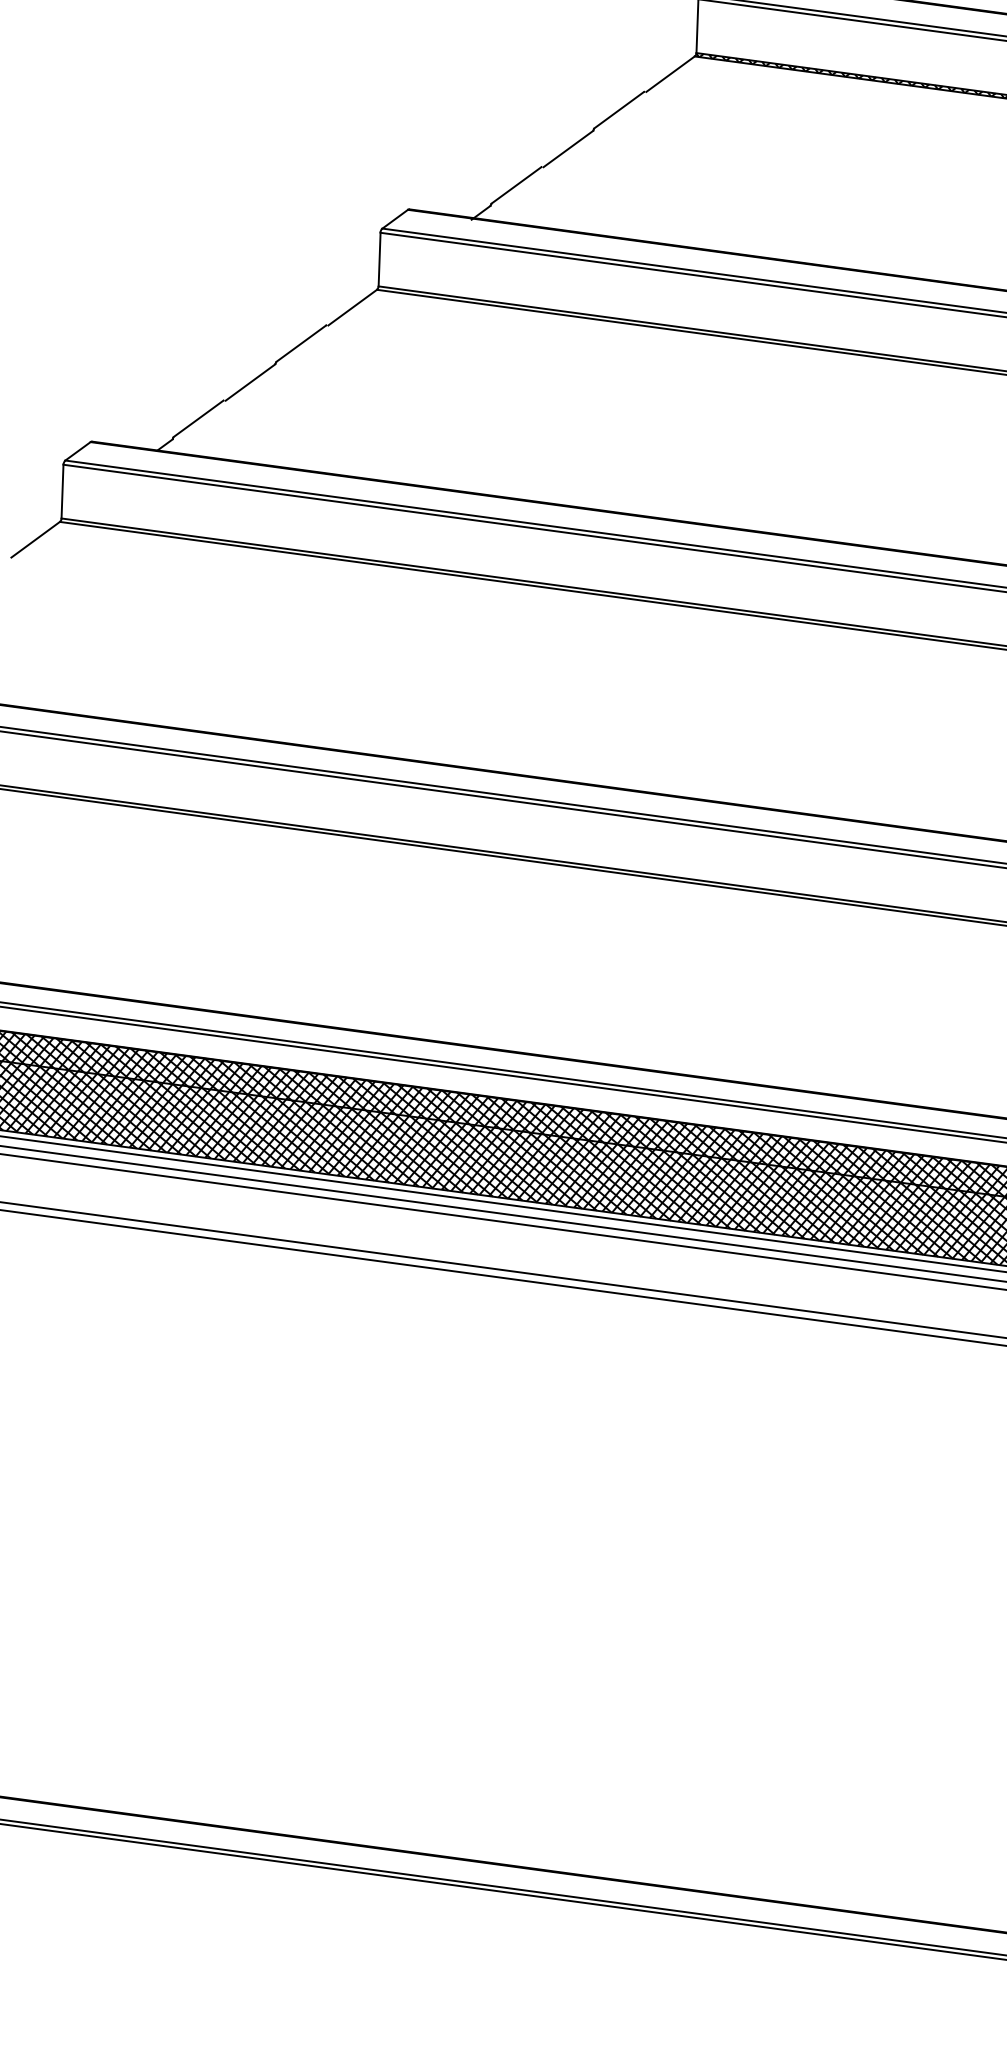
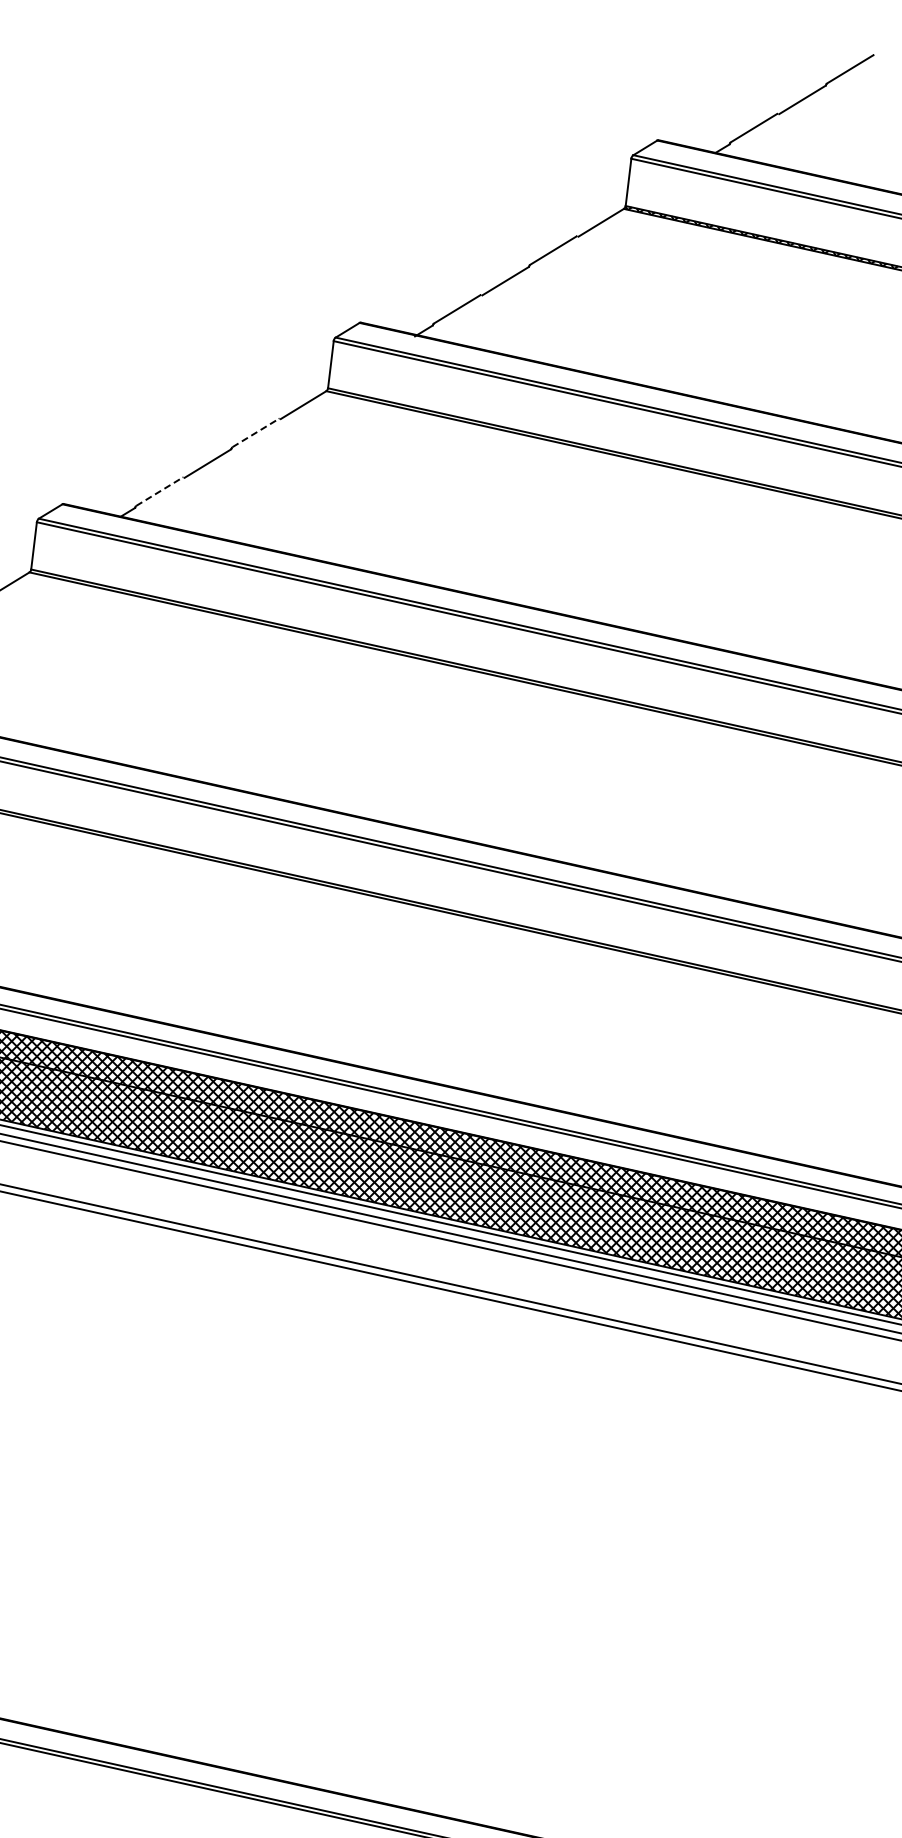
line: (302, 342) -> (256, 432), solid -> dashed
line: (198, 418) -> (159, 491), solid -> dashed

